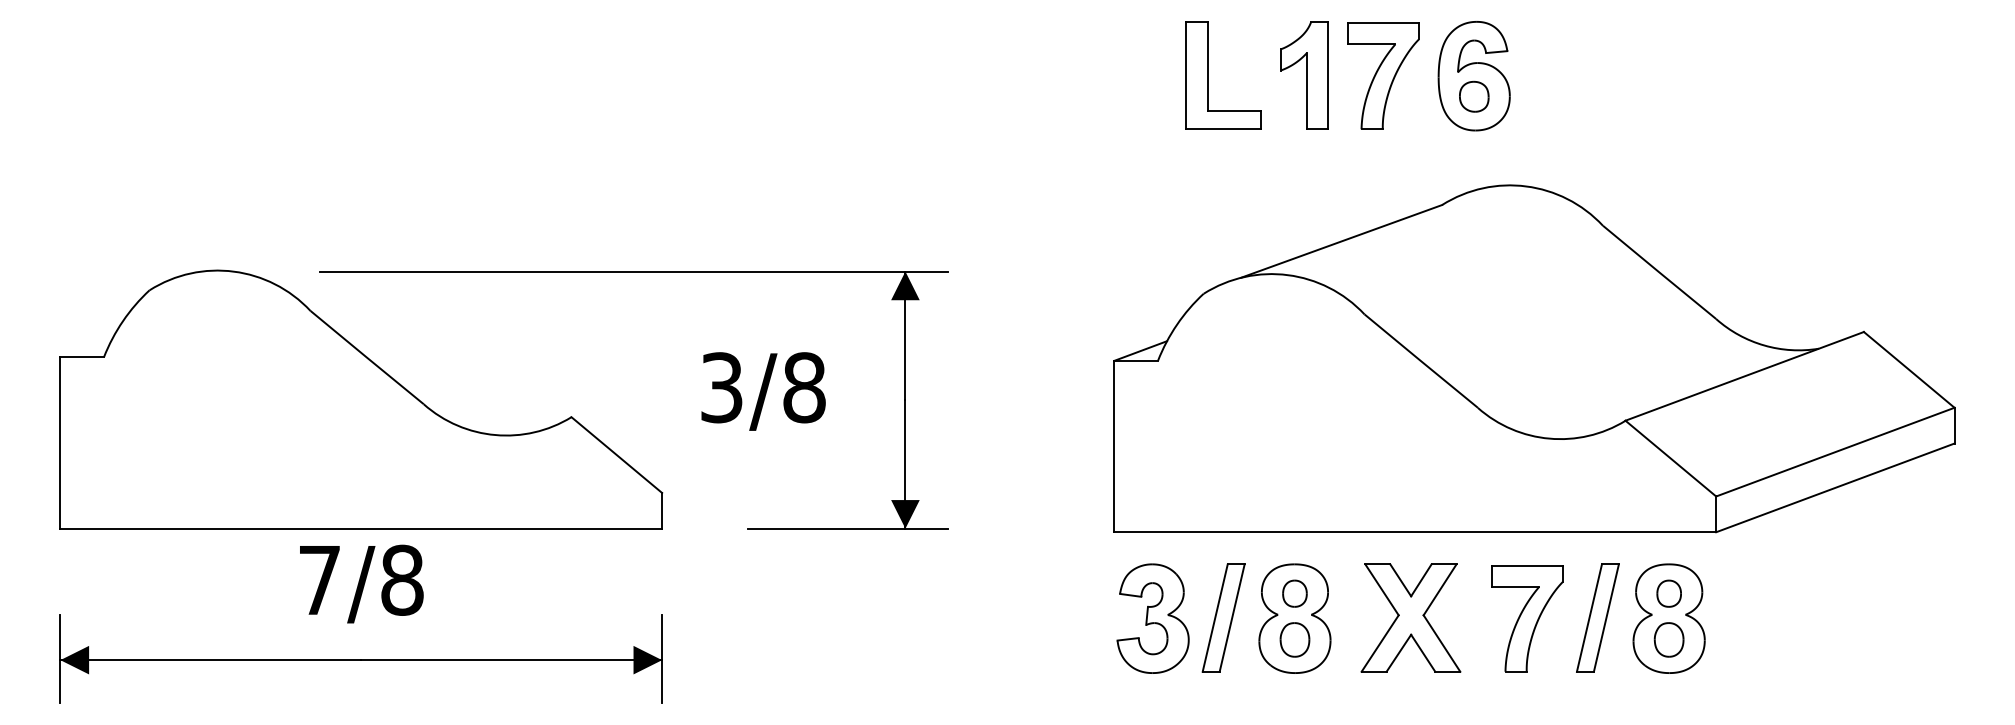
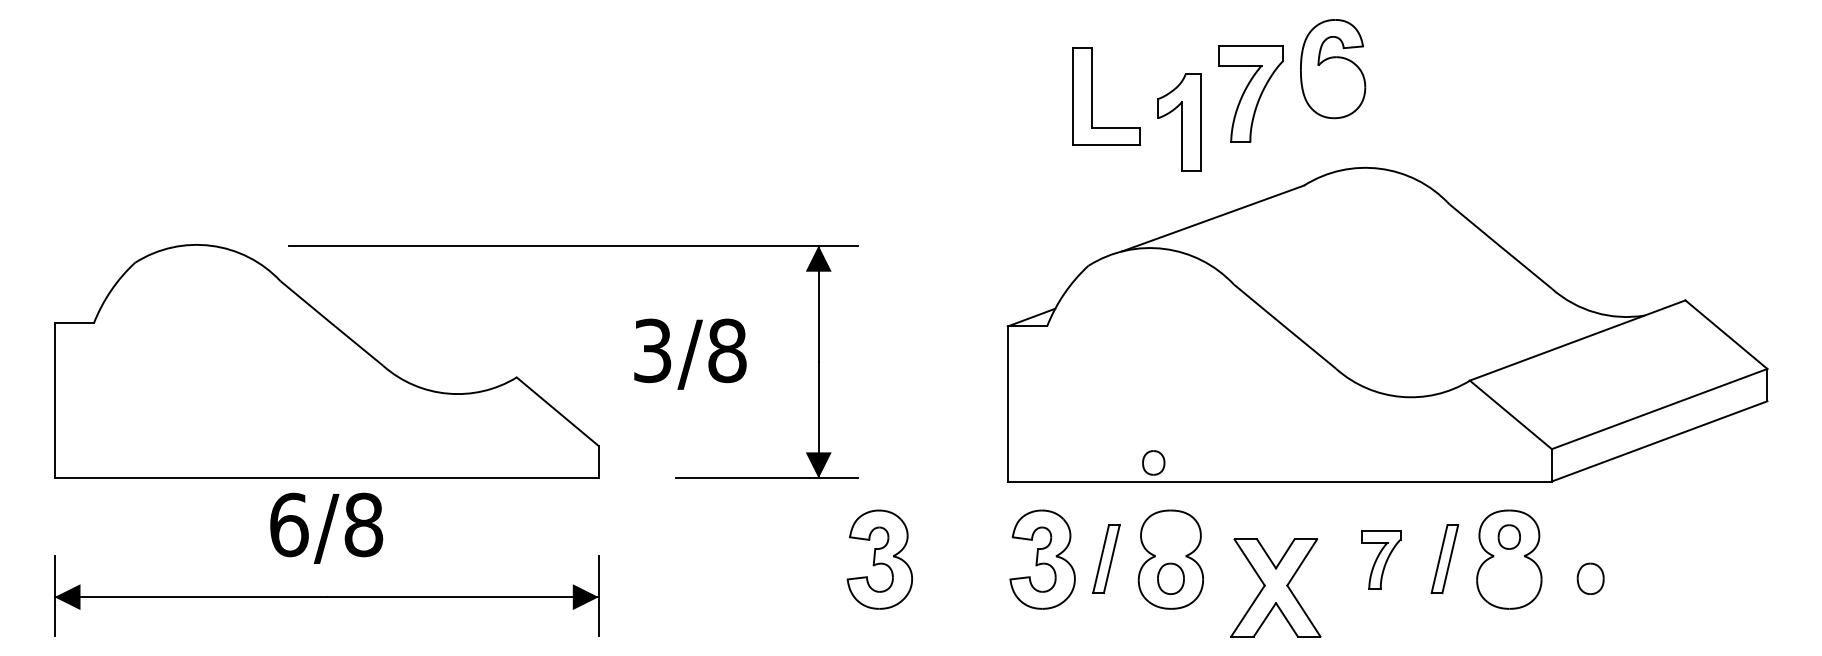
part: (1208, 75) -> (1092, 96), moved
part: (1304, 75) -> (1179, 122), moved
part: (1383, 75) -> (1251, 93), moved
part: (1474, 96) -> (1333, 87), removed
text: (320, 579) -> (289, 524), 7/8 -> 6/8
part: (1294, 593) -> (1153, 462), moved
part: (1223, 617) -> (1106, 558), size x0.7
part: (1410, 617) -> (1275, 587), moved
part: (1597, 617) -> (1444, 558), size x0.7
part: (972, 618) -> (879, 559), added
part: (1527, 618) -> (1381, 559), size x0.6
part: (1668, 639) -> (1590, 578), moved

